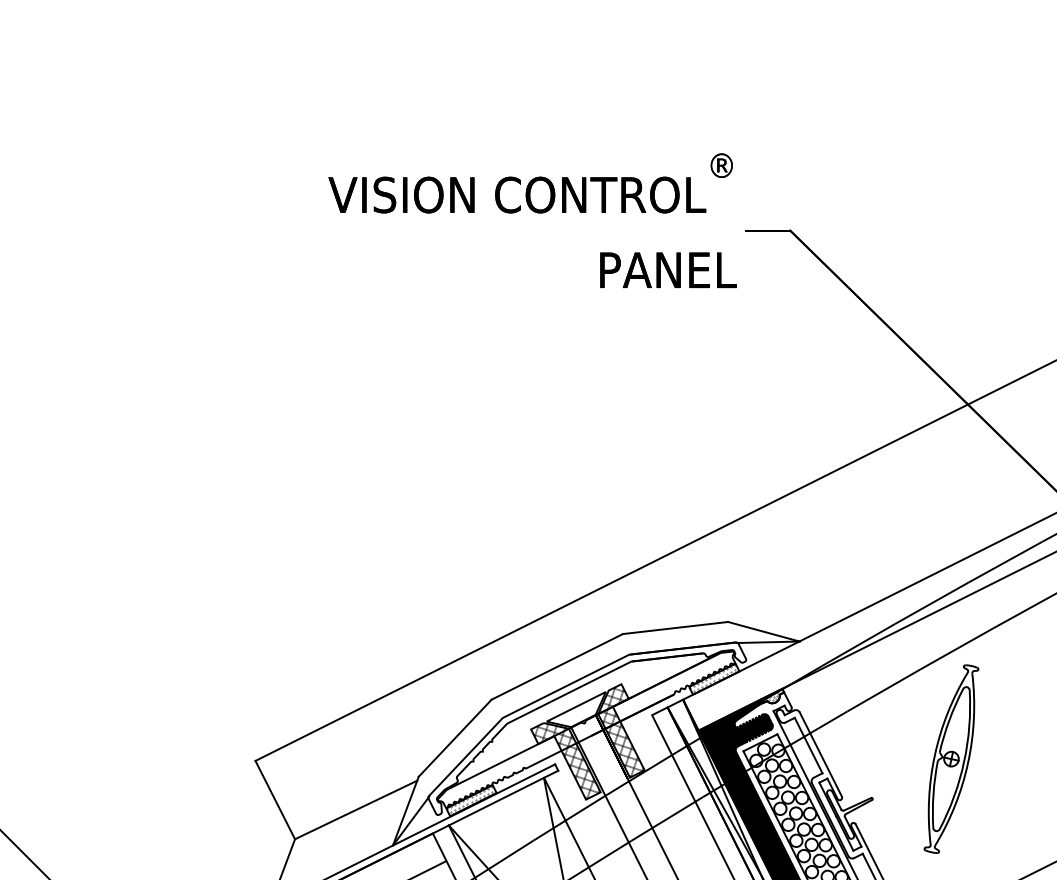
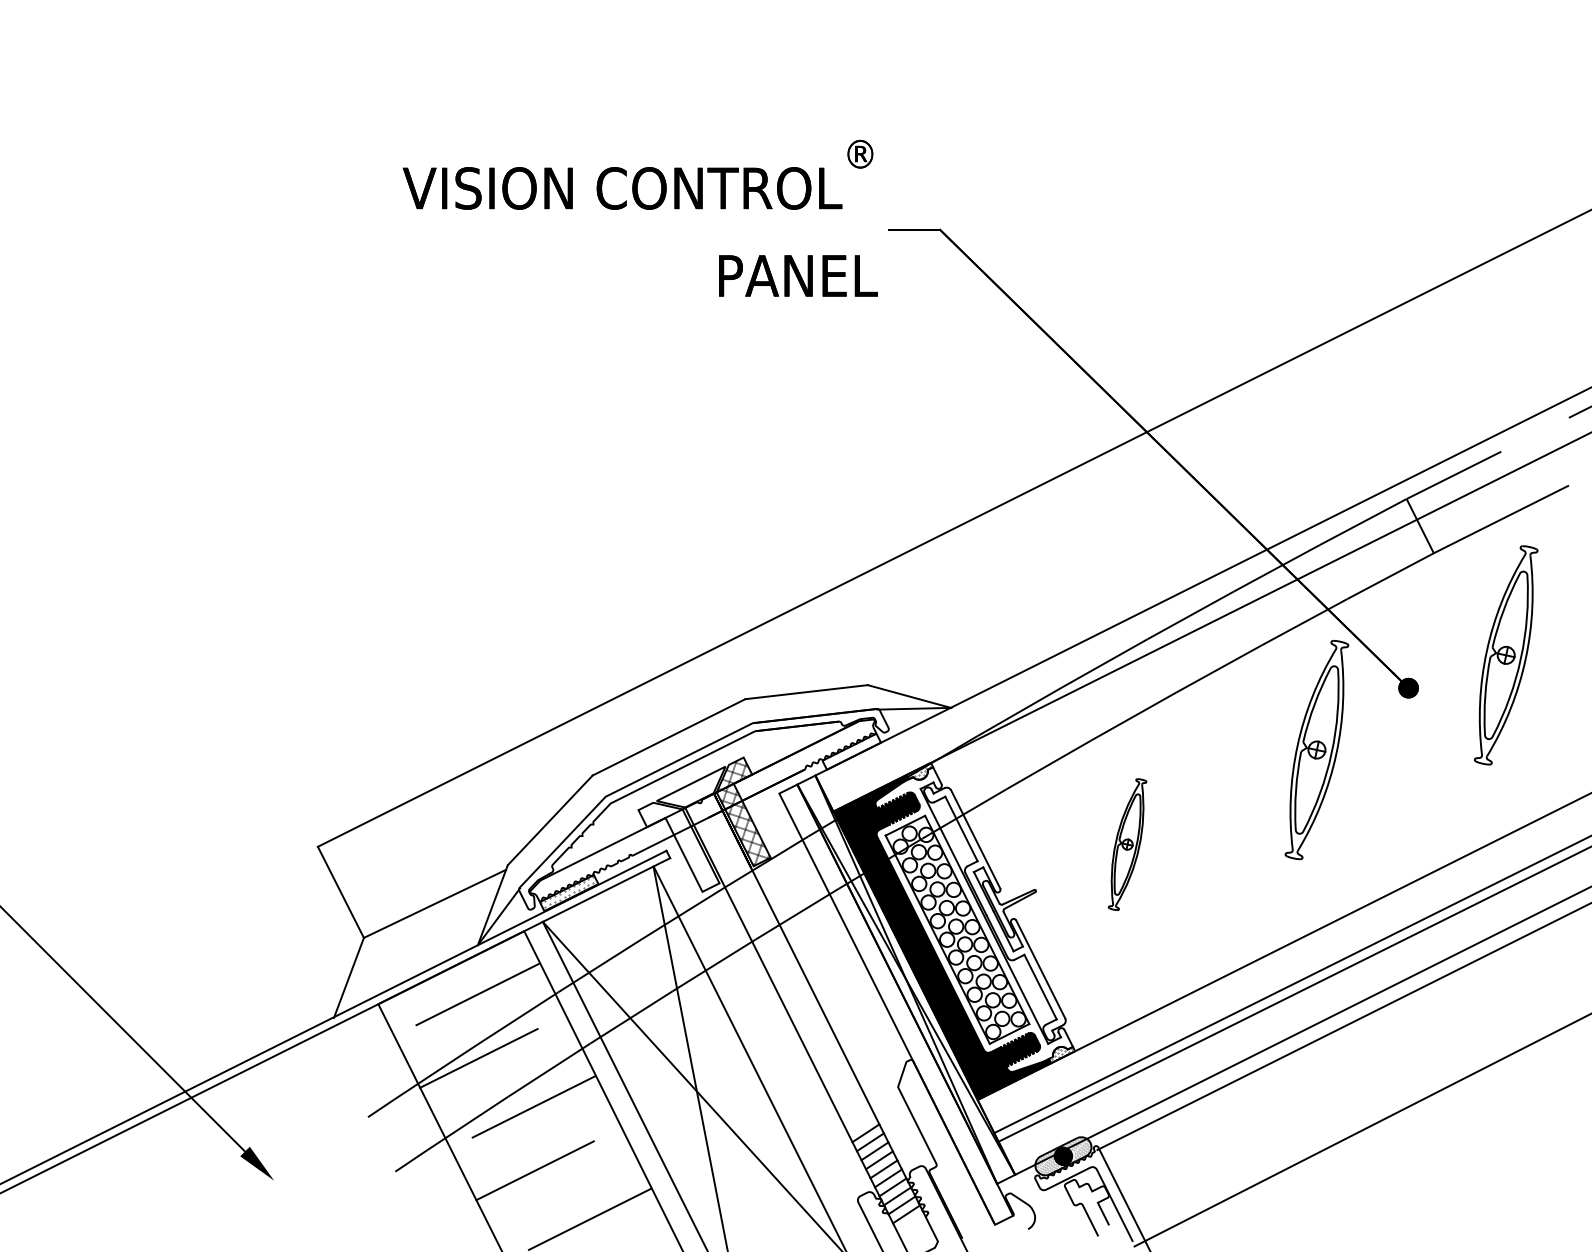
hatch: (712, 678) -> (849, 750), removed
part: (951, 758) -> (1127, 844), size x0.6
hatch: (566, 761) -> (679, 847), removed

